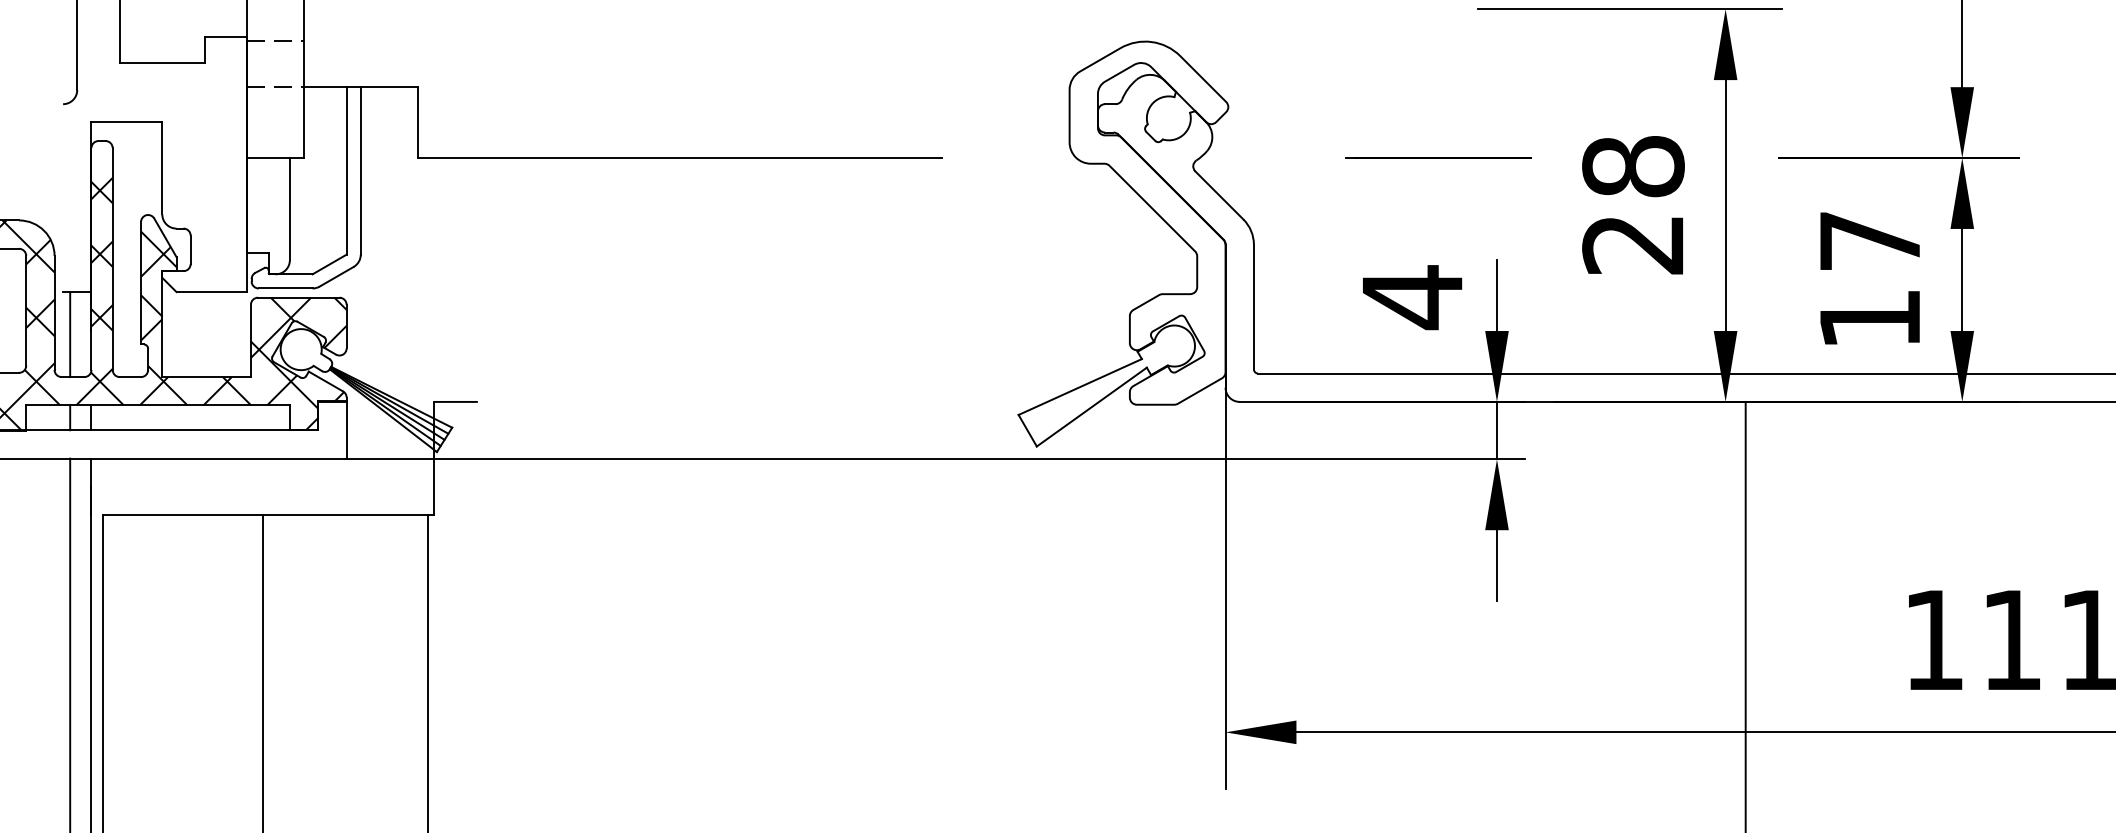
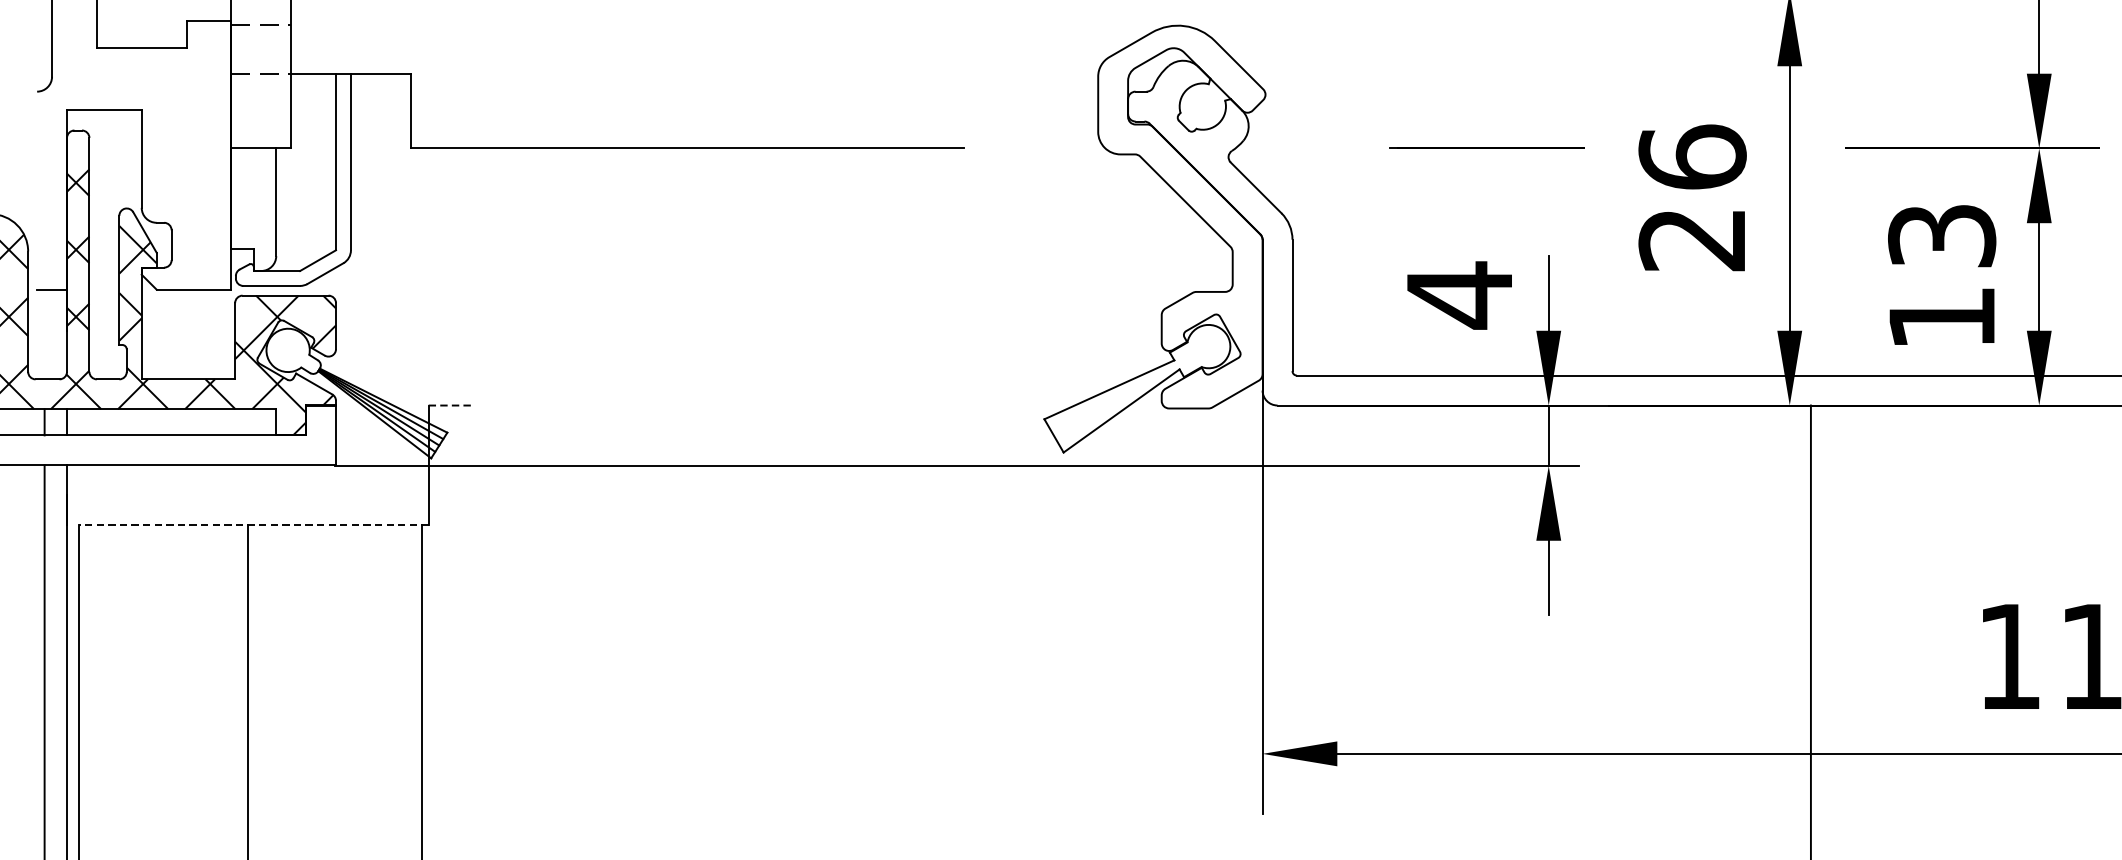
text: (1633, 166) -> (1692, 157), 28 -> 26
text: (1869, 240) -> (1941, 235), 17 -> 13
line: (70, 334) -> (44, 334), removed
line: (456, 401) -> (451, 405), solid -> dashed
line: (268, 515) -> (253, 525), solid -> dashed

